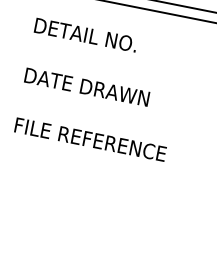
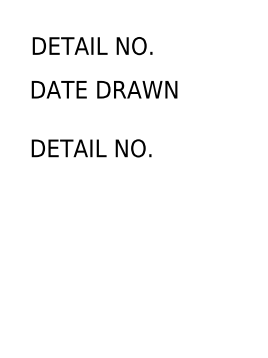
text: (85, 35) -> (92, 46), moved
text: (91, 140) -> (121, 148), FILE REFERENCE -> DETAIL NO.

